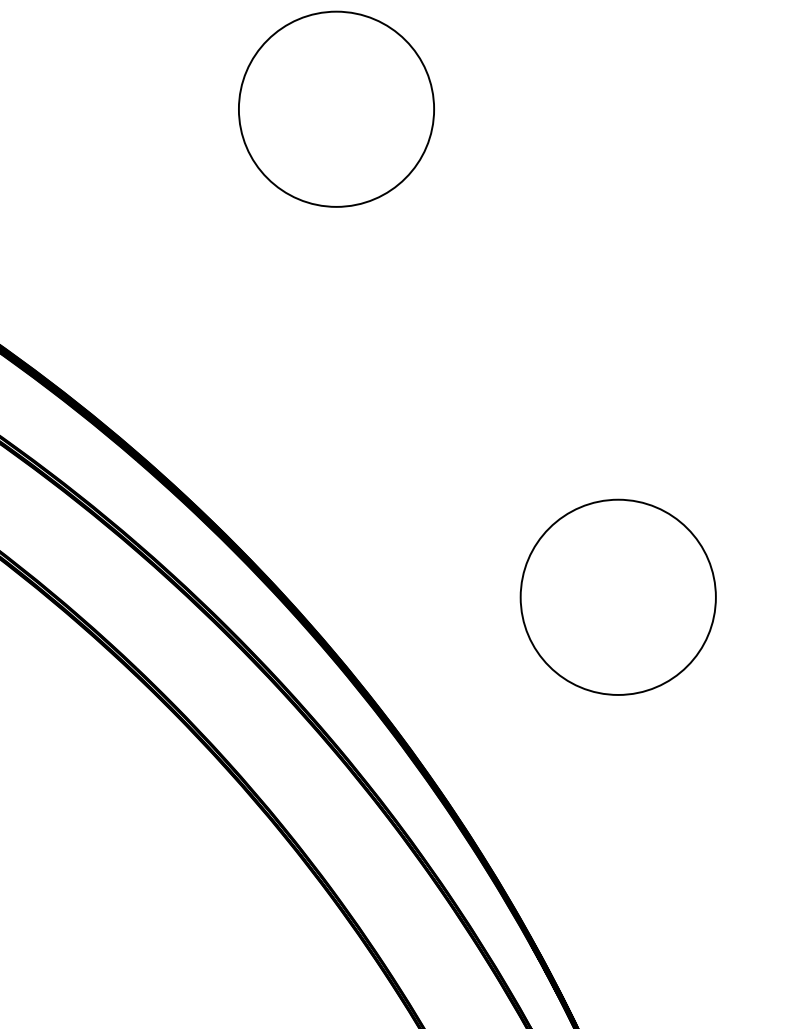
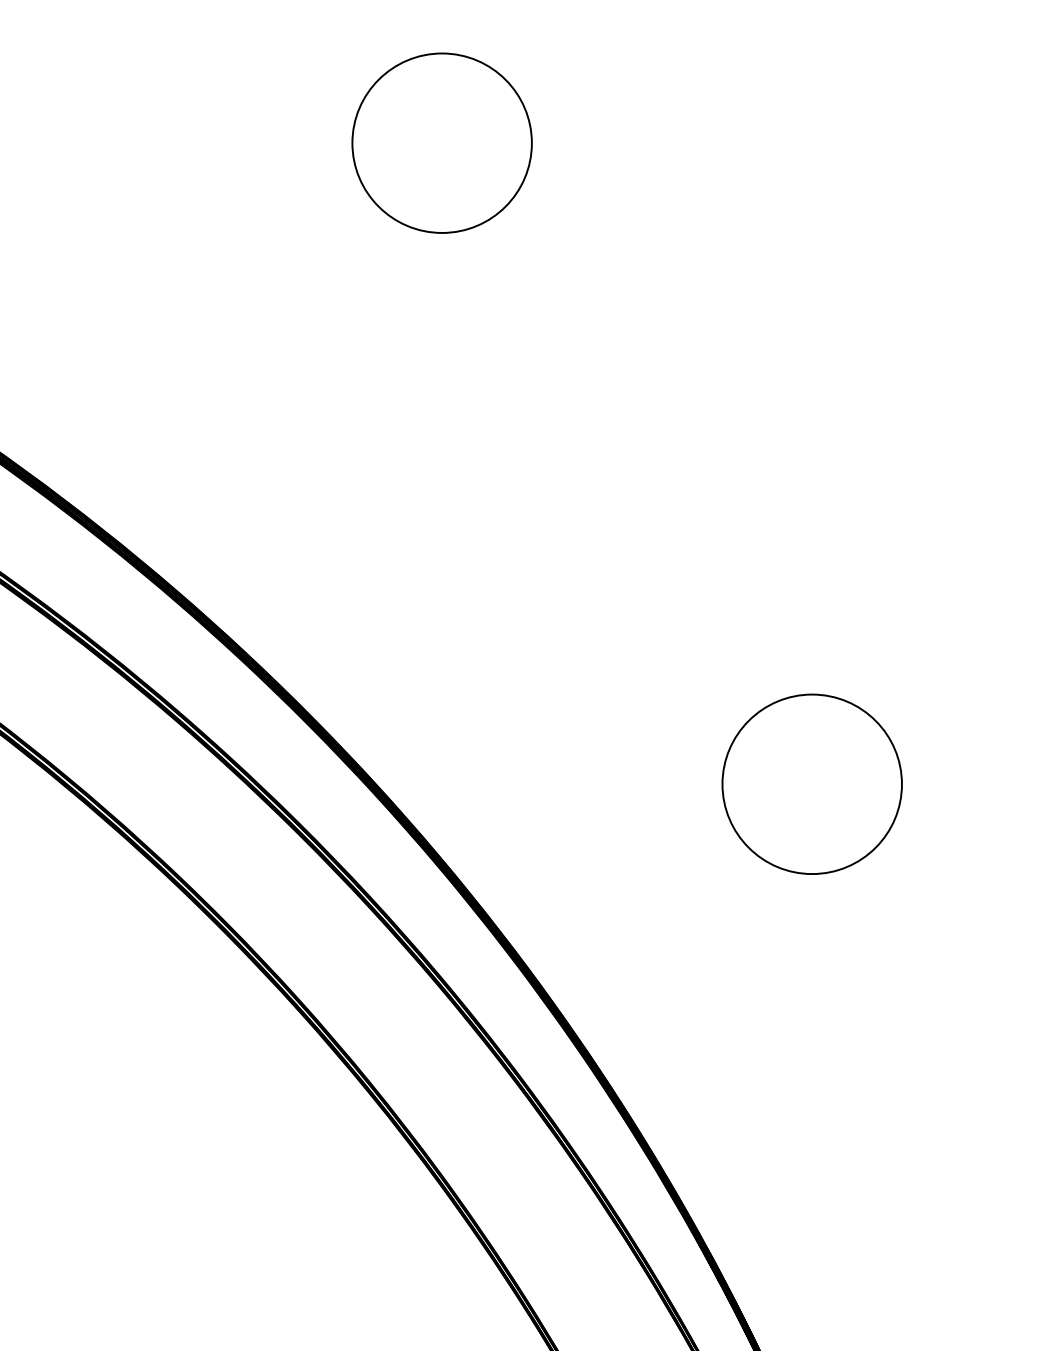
circle: (336, 108) -> (442, 142), size x0.7
circle: (617, 596) -> (811, 783), size x0.7

